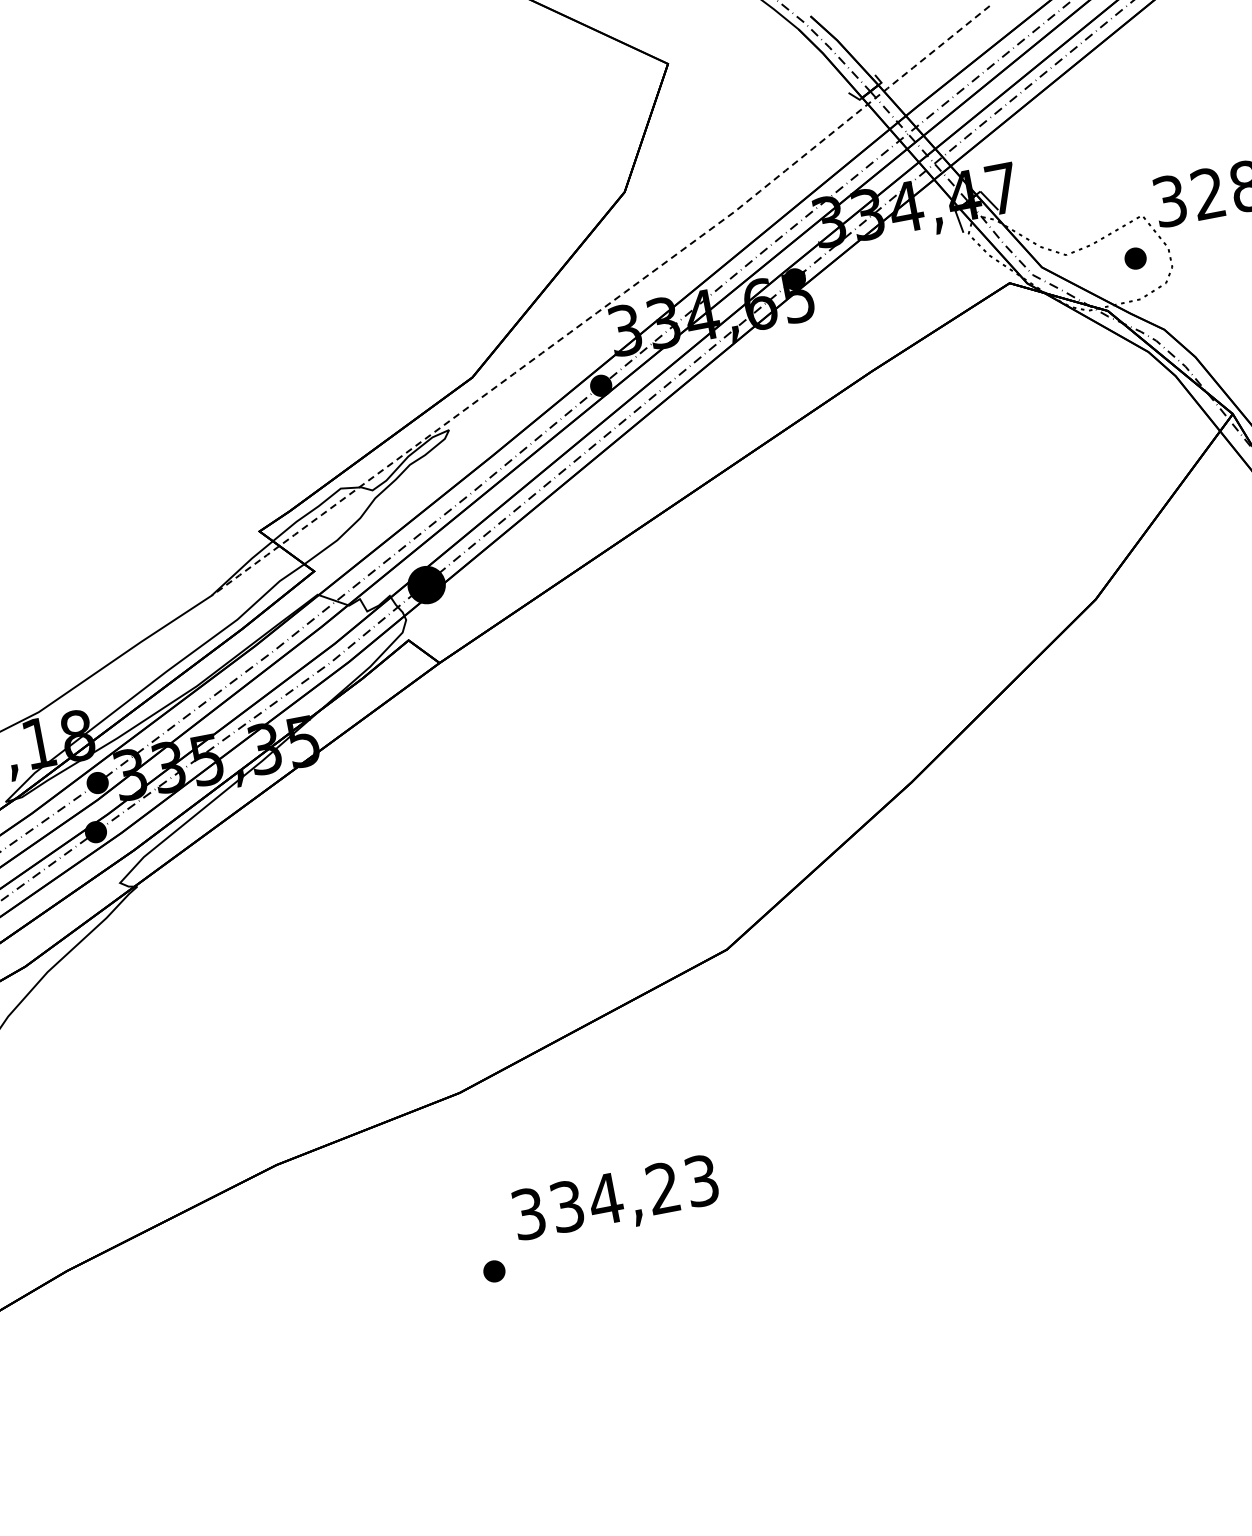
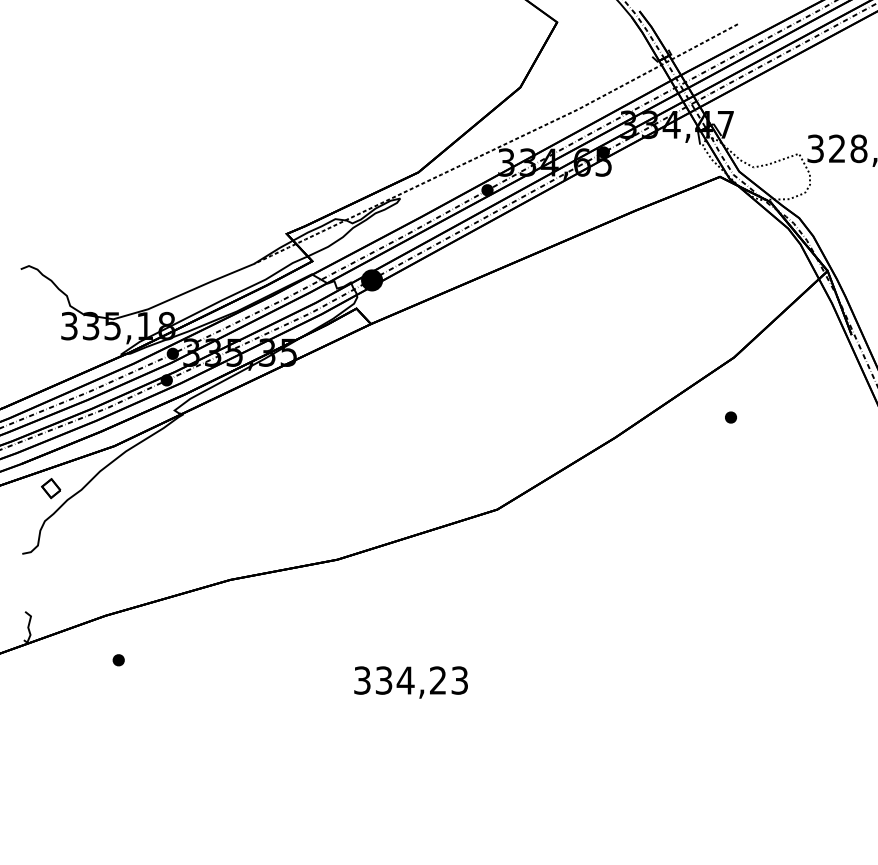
part: (1134, 258) -> (730, 417), moved
text: (614, 1200) -> (410, 682), moved
part: (494, 1271) -> (118, 660), moved

